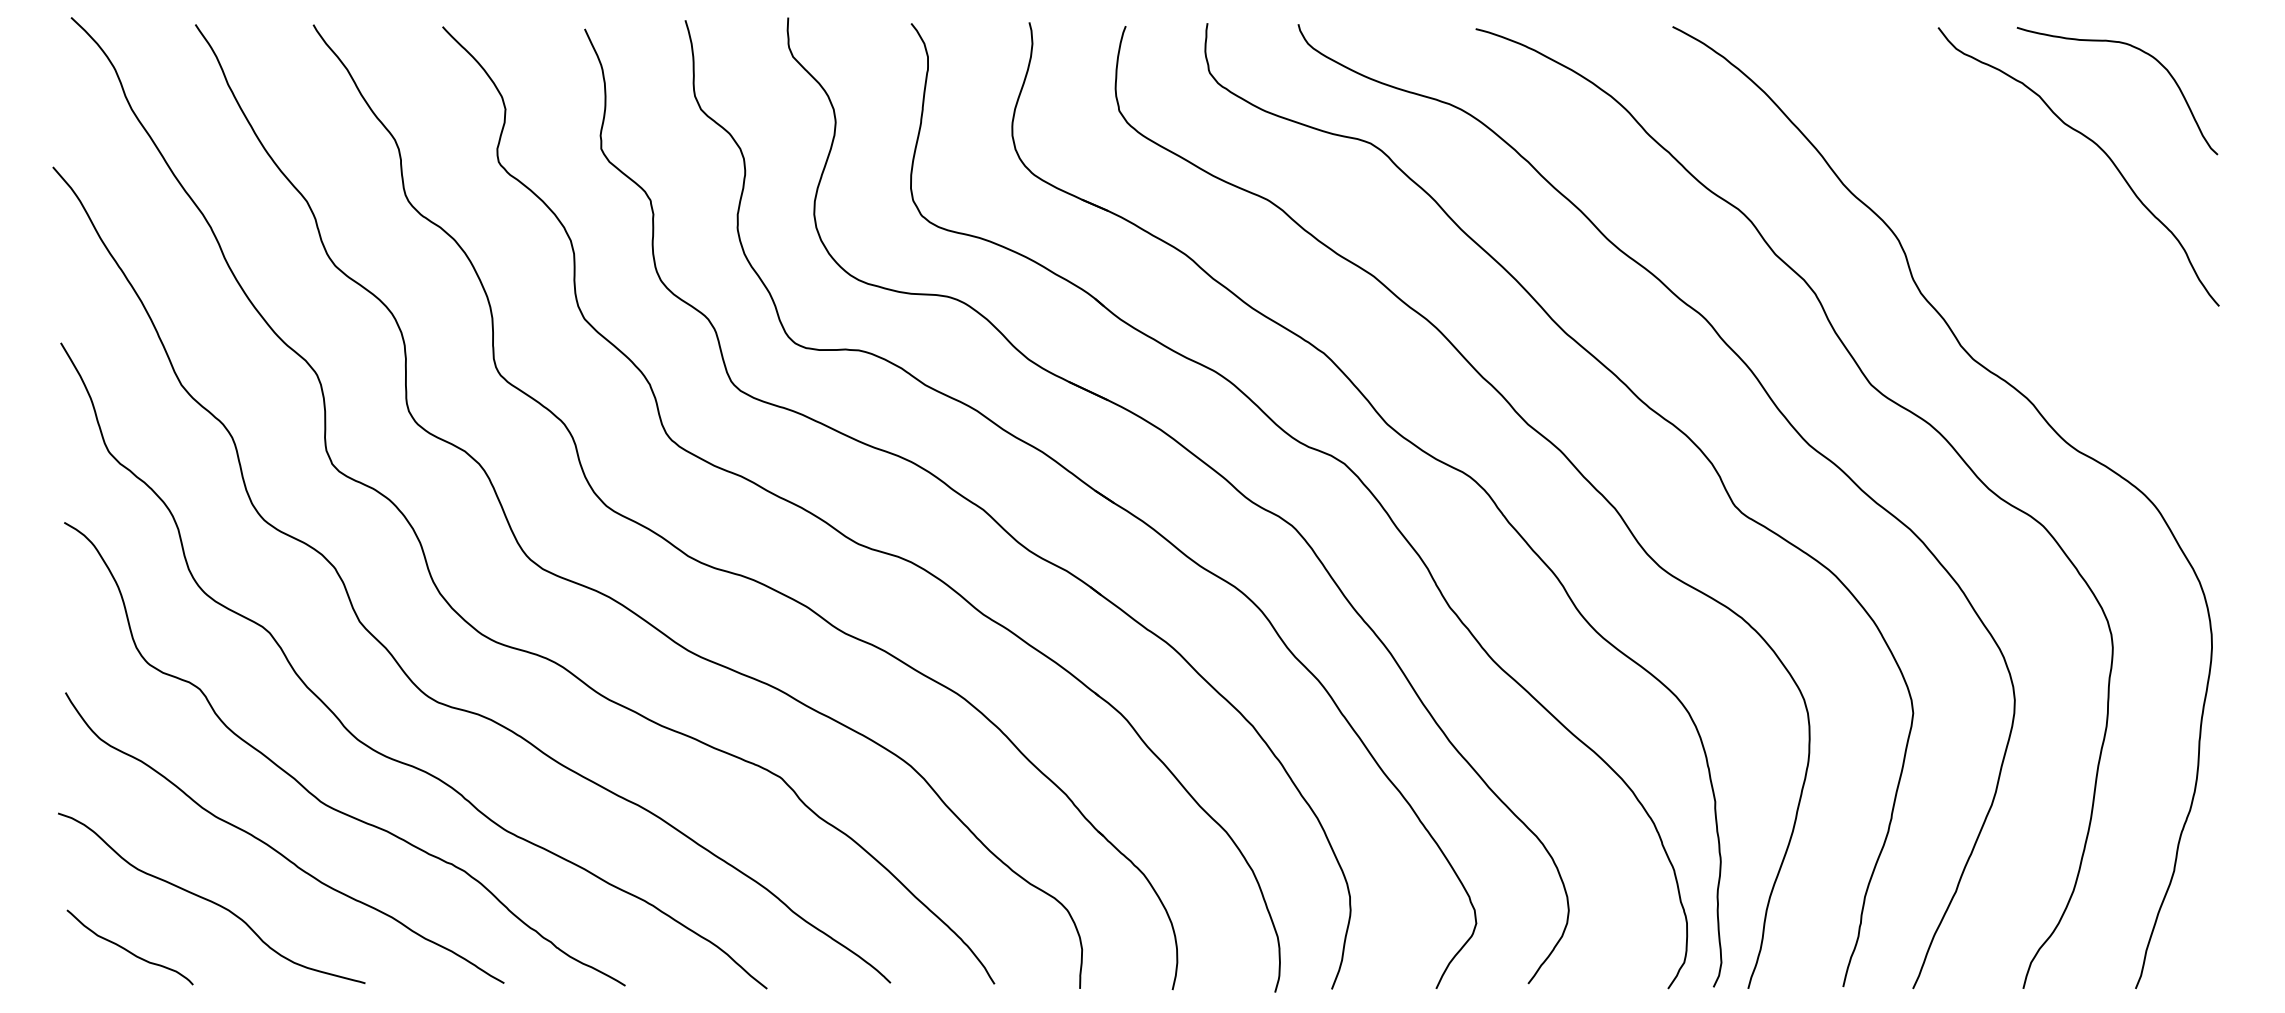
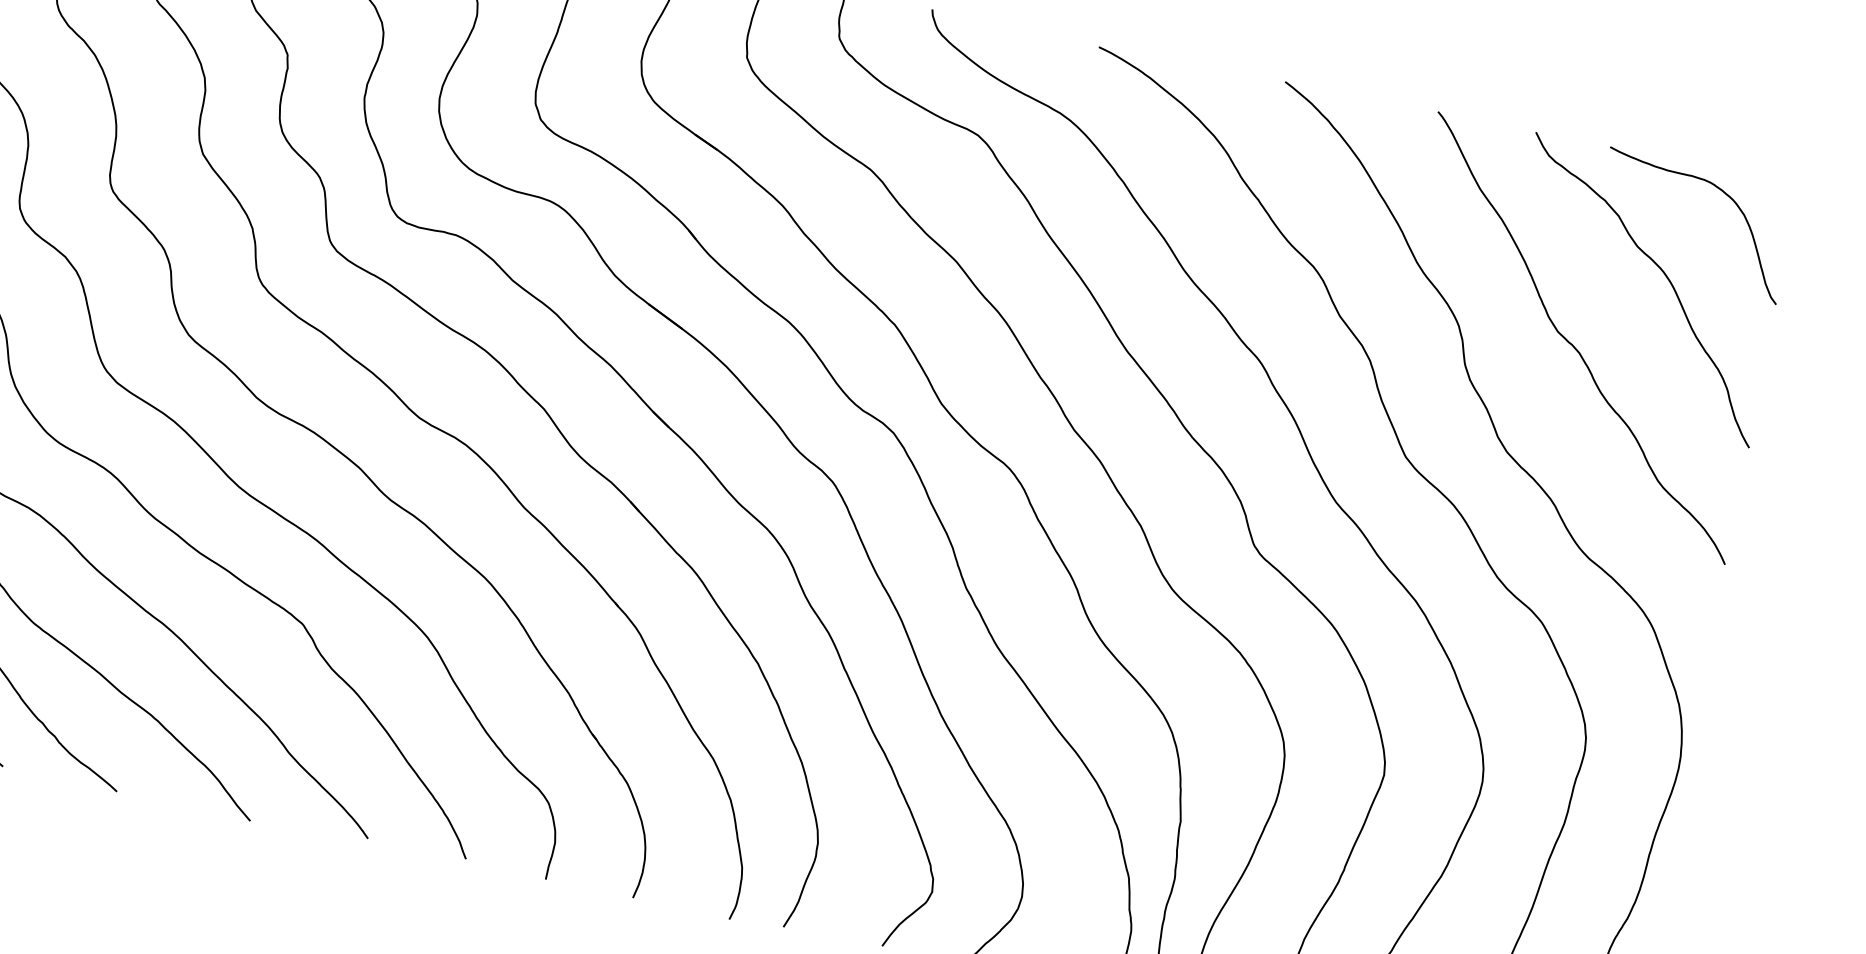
curve: (2019, 236) -> (1573, 344), added

